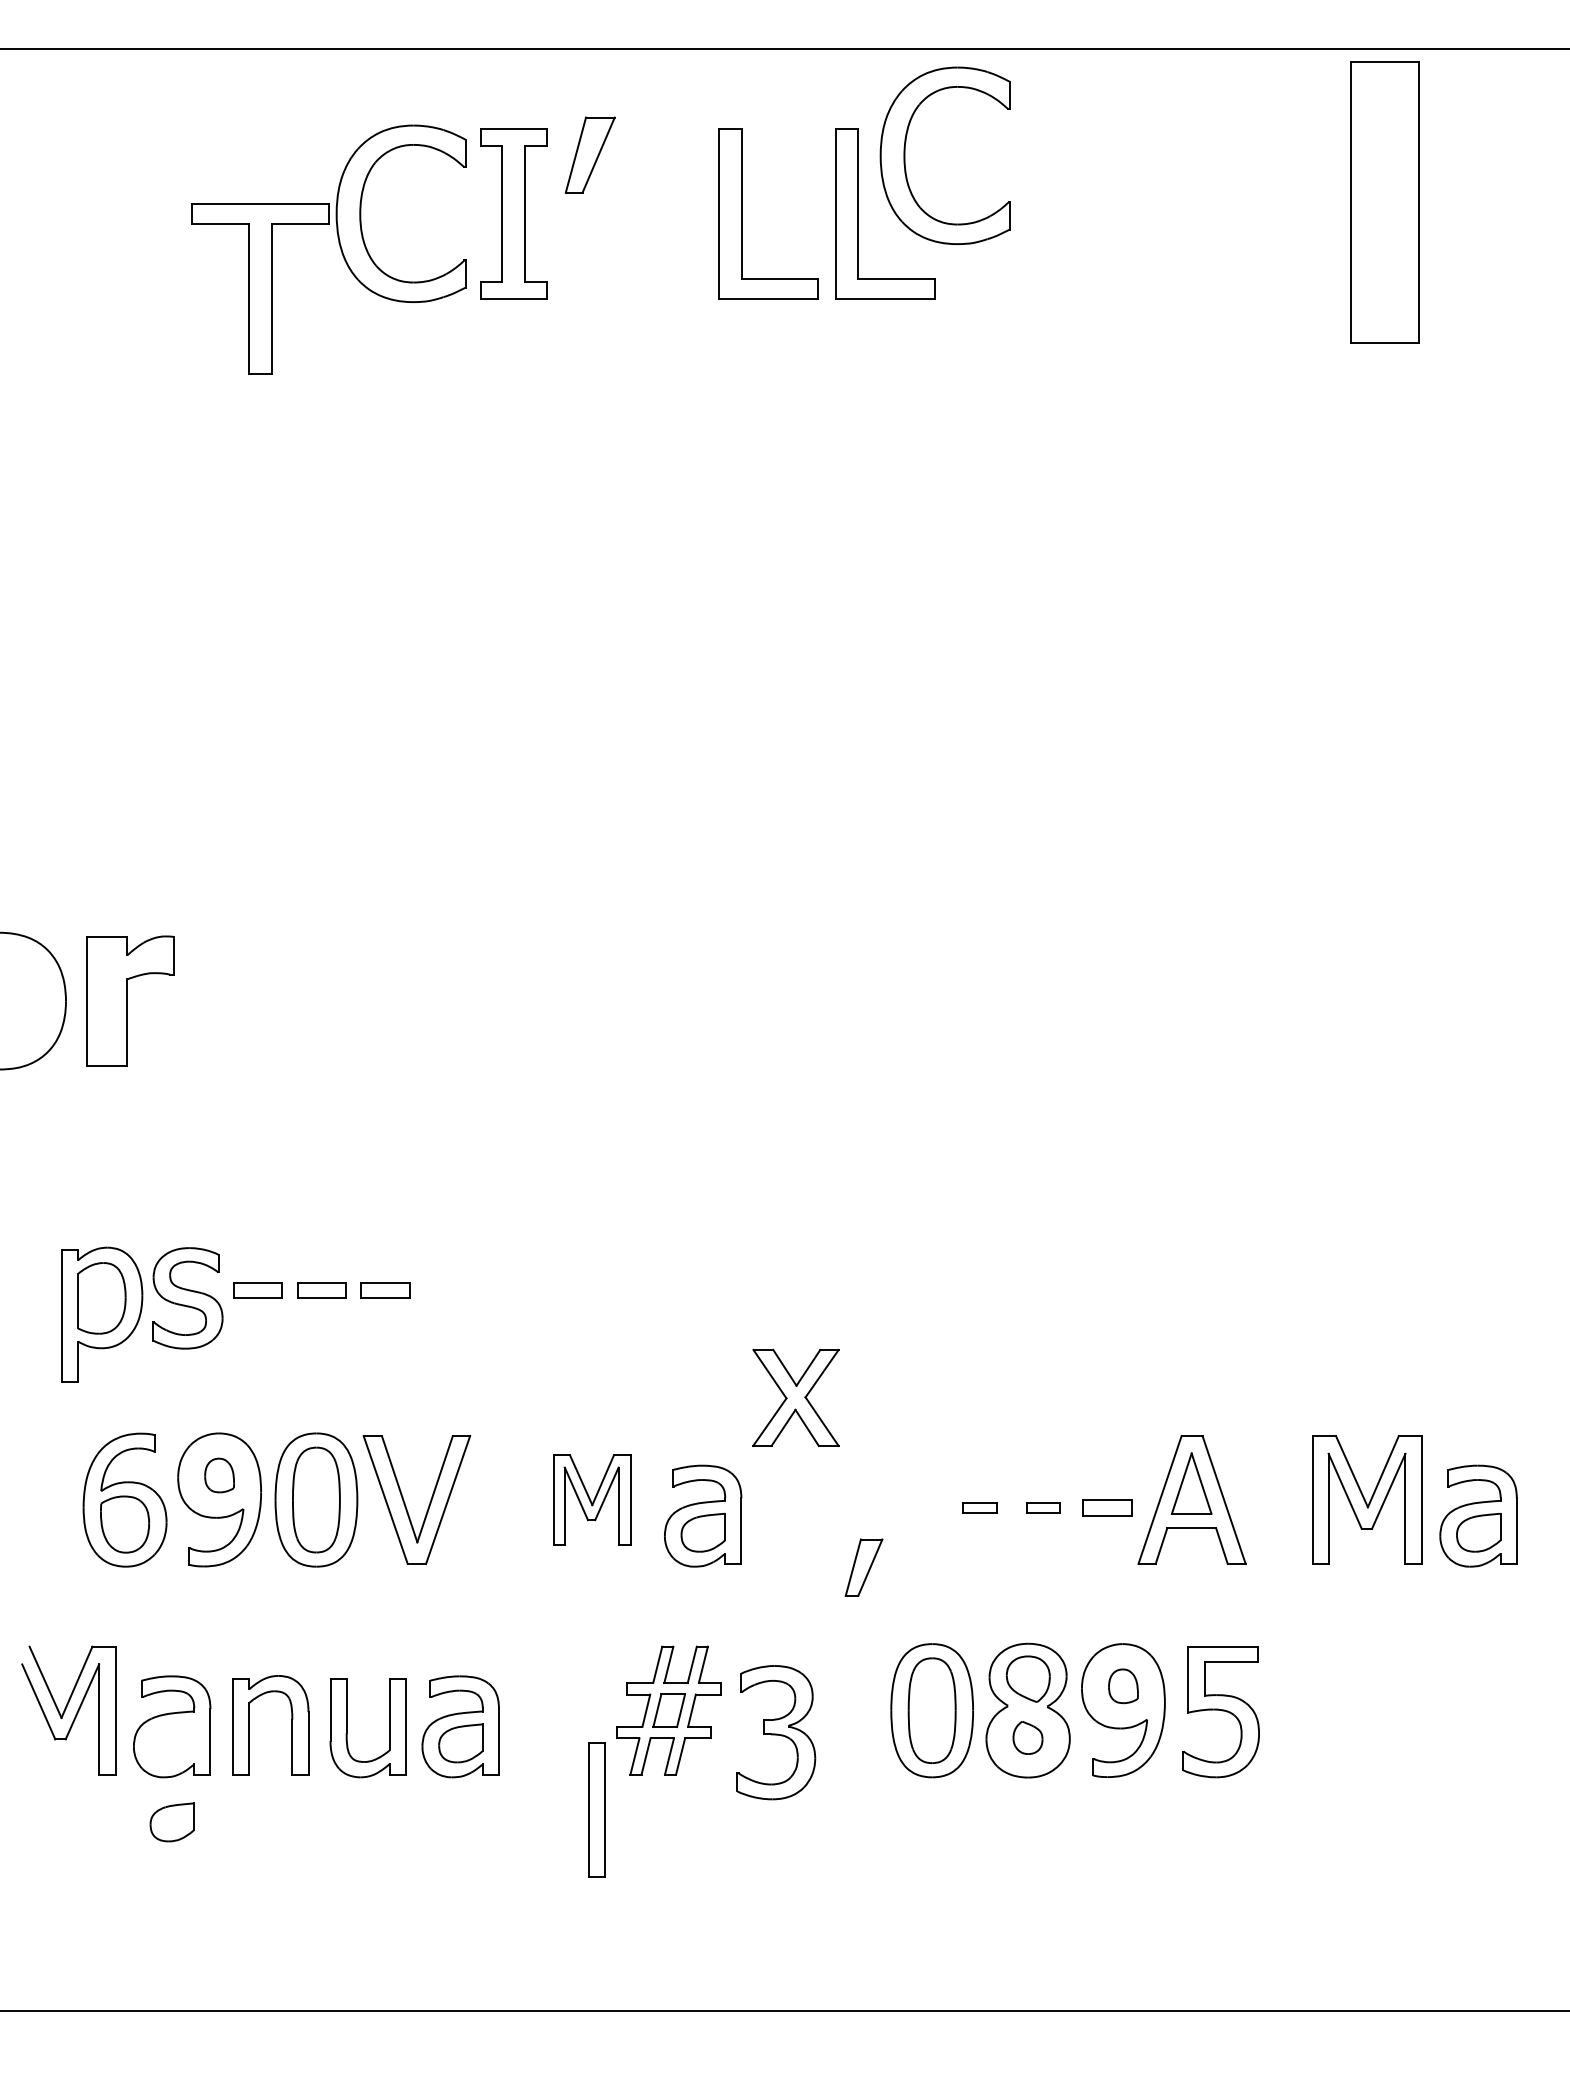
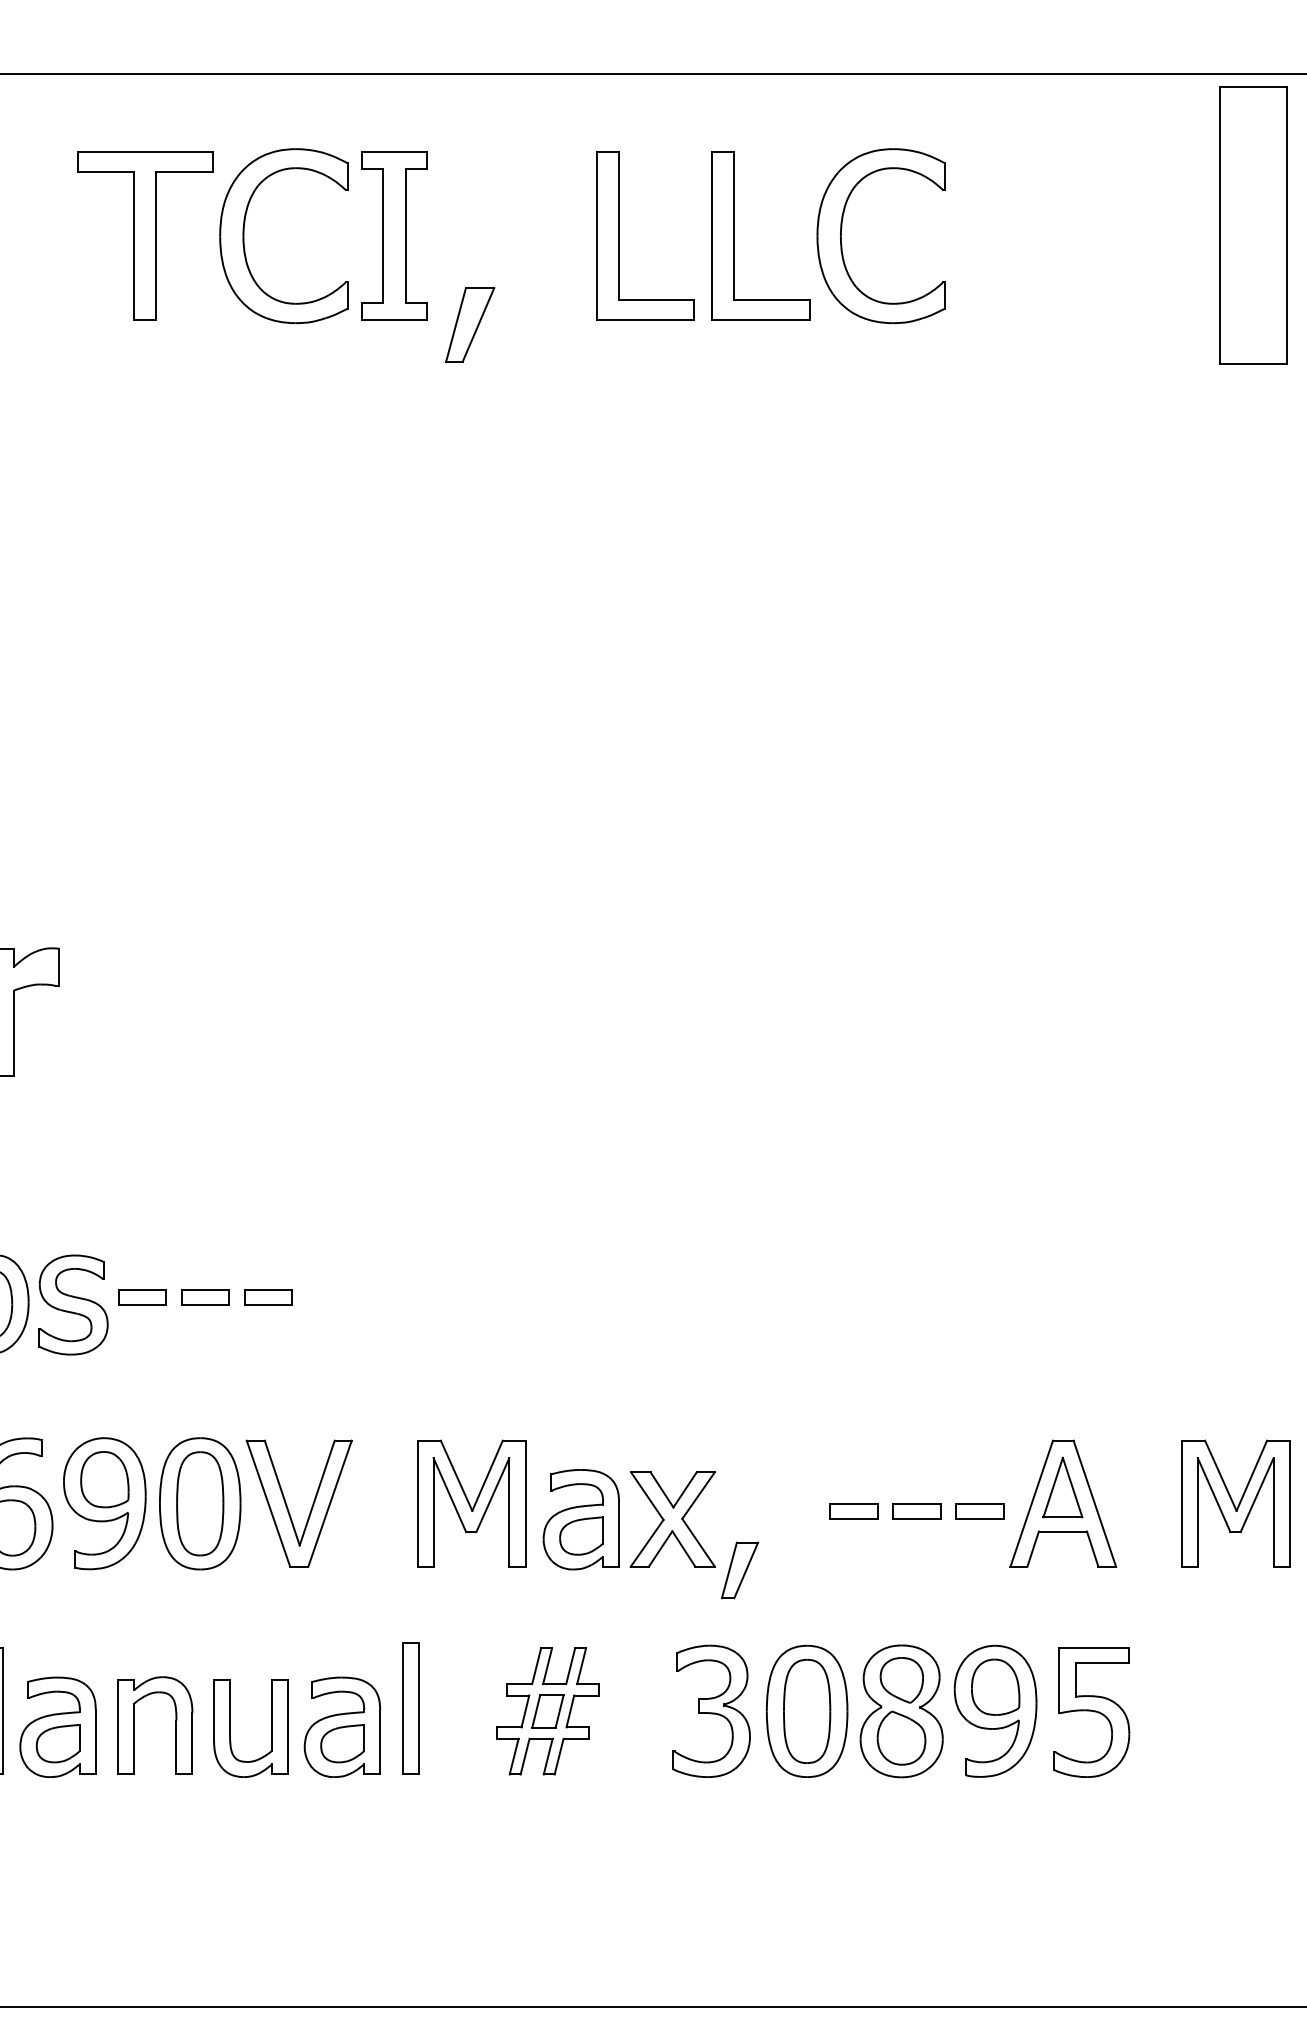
part: (590, 154) -> (470, 324), moved
part: (905, 155) -> (841, 235), moved
part: (260, 288) -> (145, 235), moved
part: (795, 1397) -> (672, 1519), moved
part: (219, 1475) -> (104, 1479), size x1.67
part: (591, 1499) -> (471, 1503), size x1.43
part: (979, 1507) -> (853, 1511), size x1.43
part: (1043, 1507) -> (916, 1511), size x1.43
part: (1123, 1686) -> (995, 1687), size x1.67
part: (776, 1732) -> (711, 1711), moved
part: (1027, 1737) -> (901, 1737), size x1.67
part: (596, 1809) -> (410, 1708), moved
part: (171, 1822) -> (57, 1743), moved

